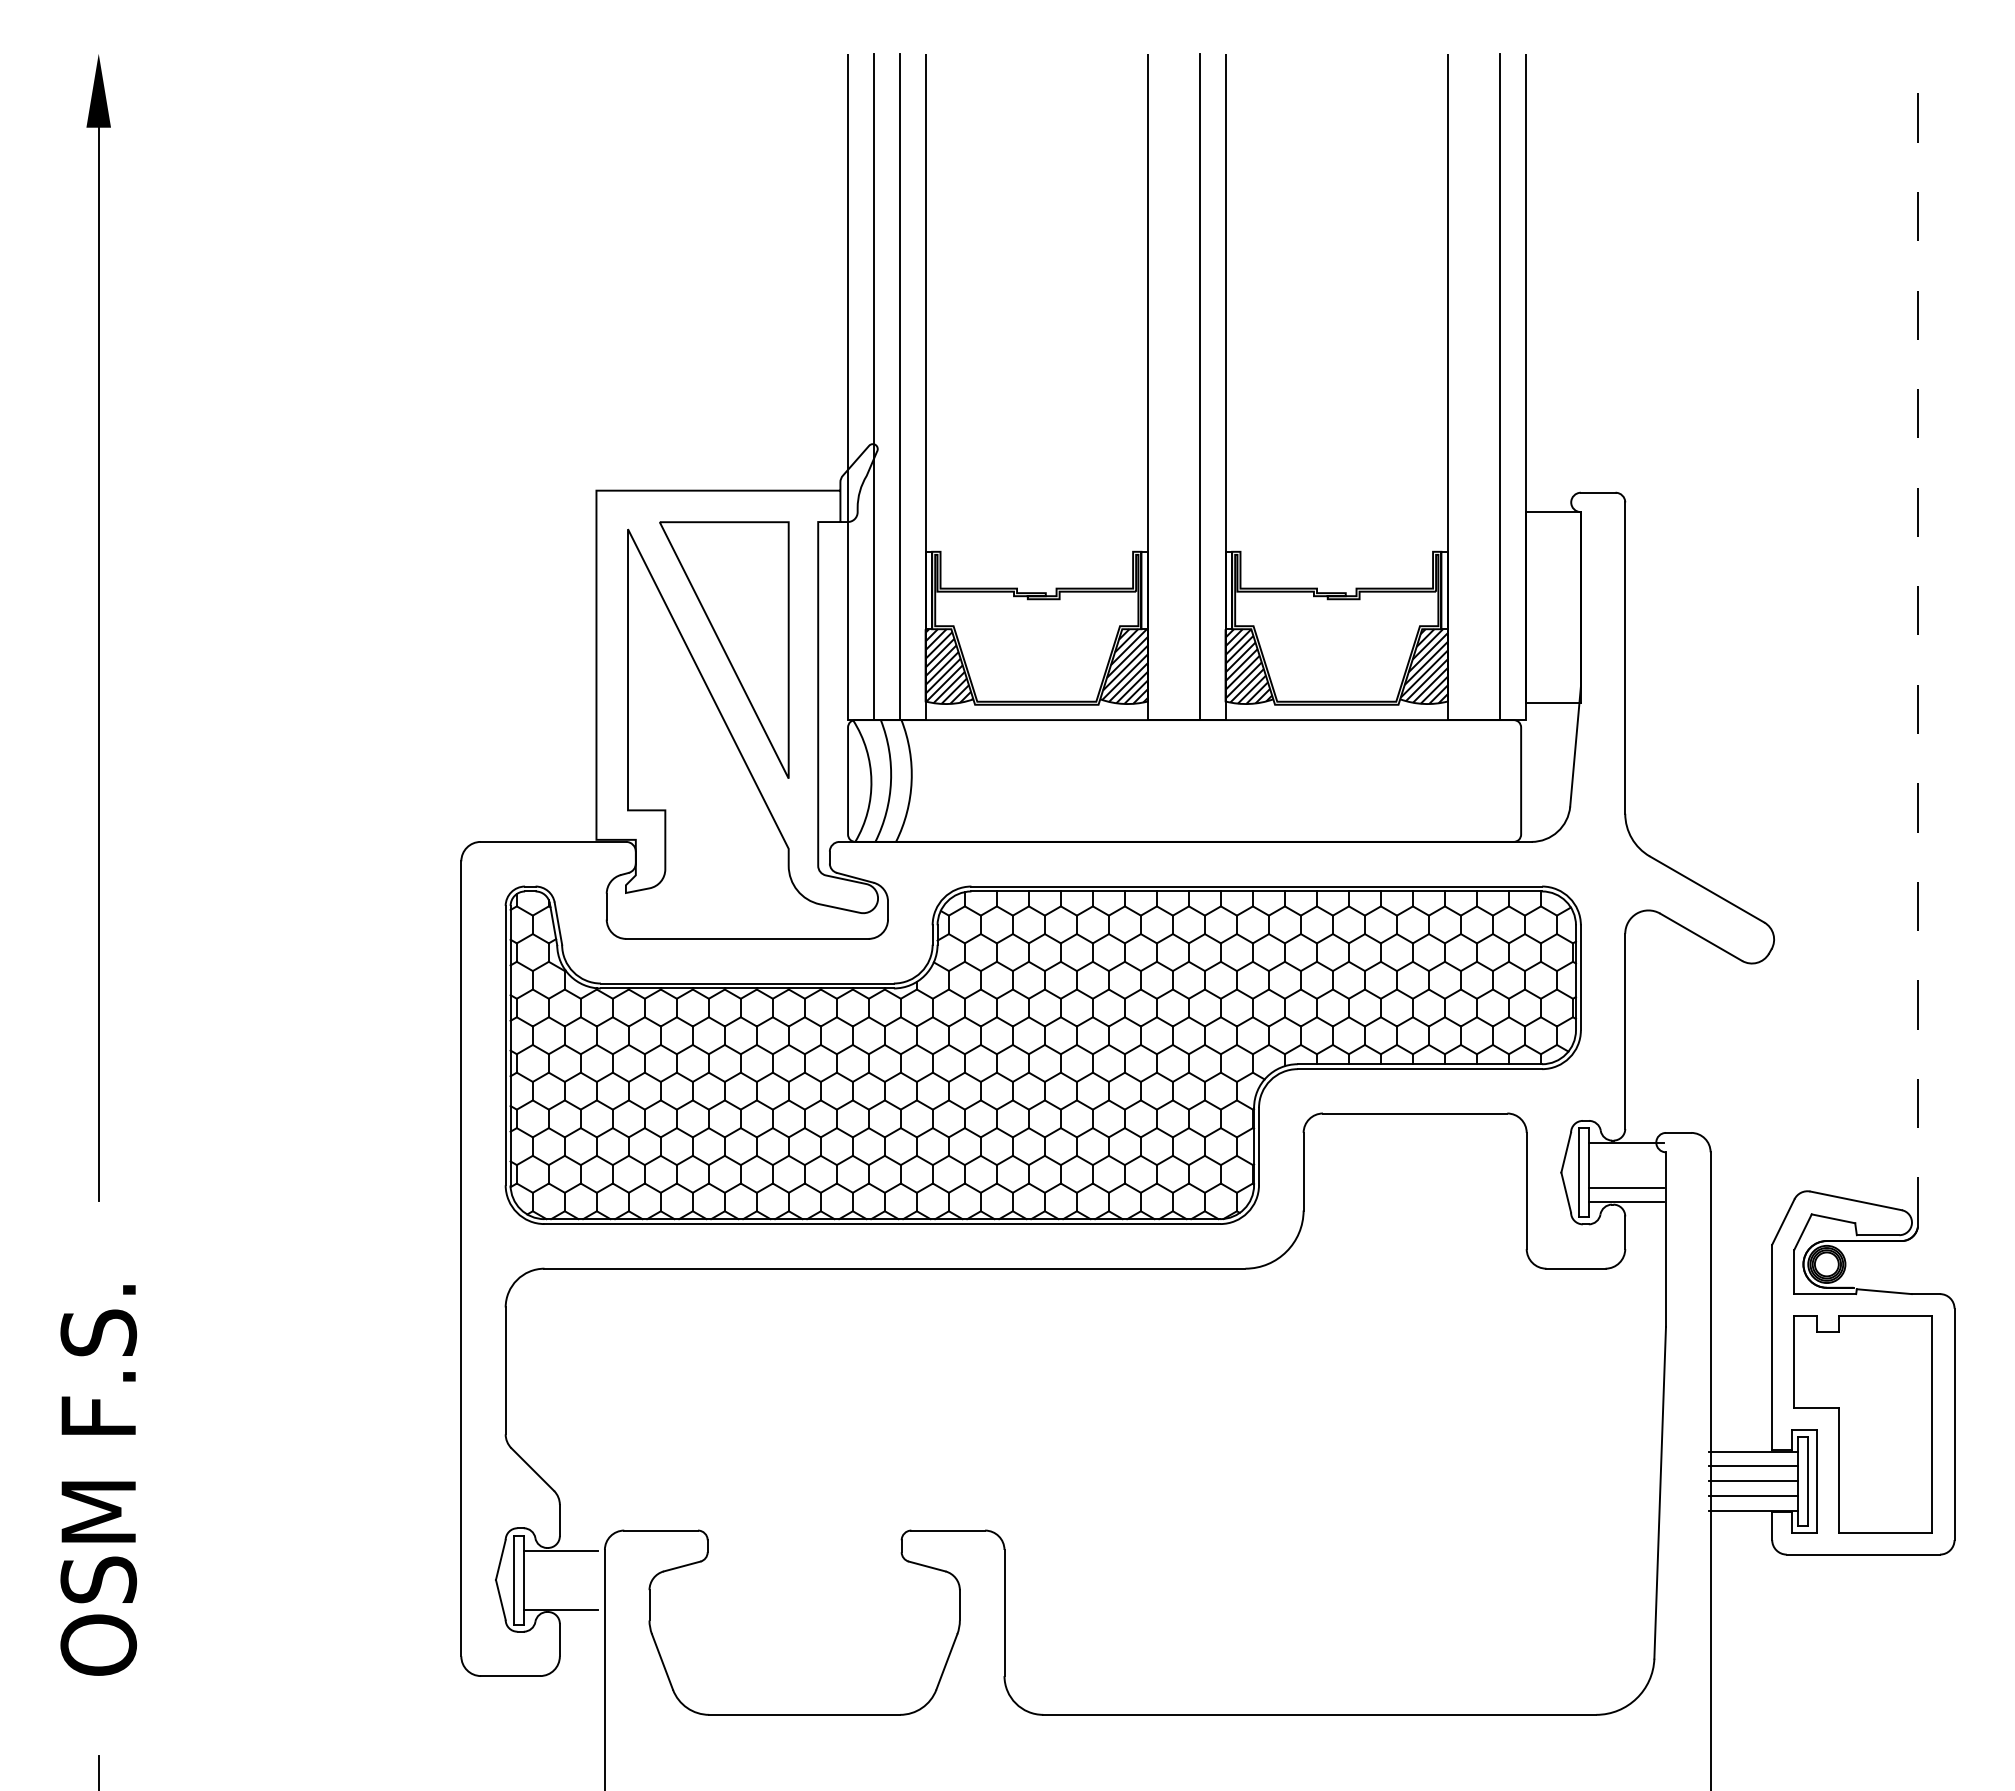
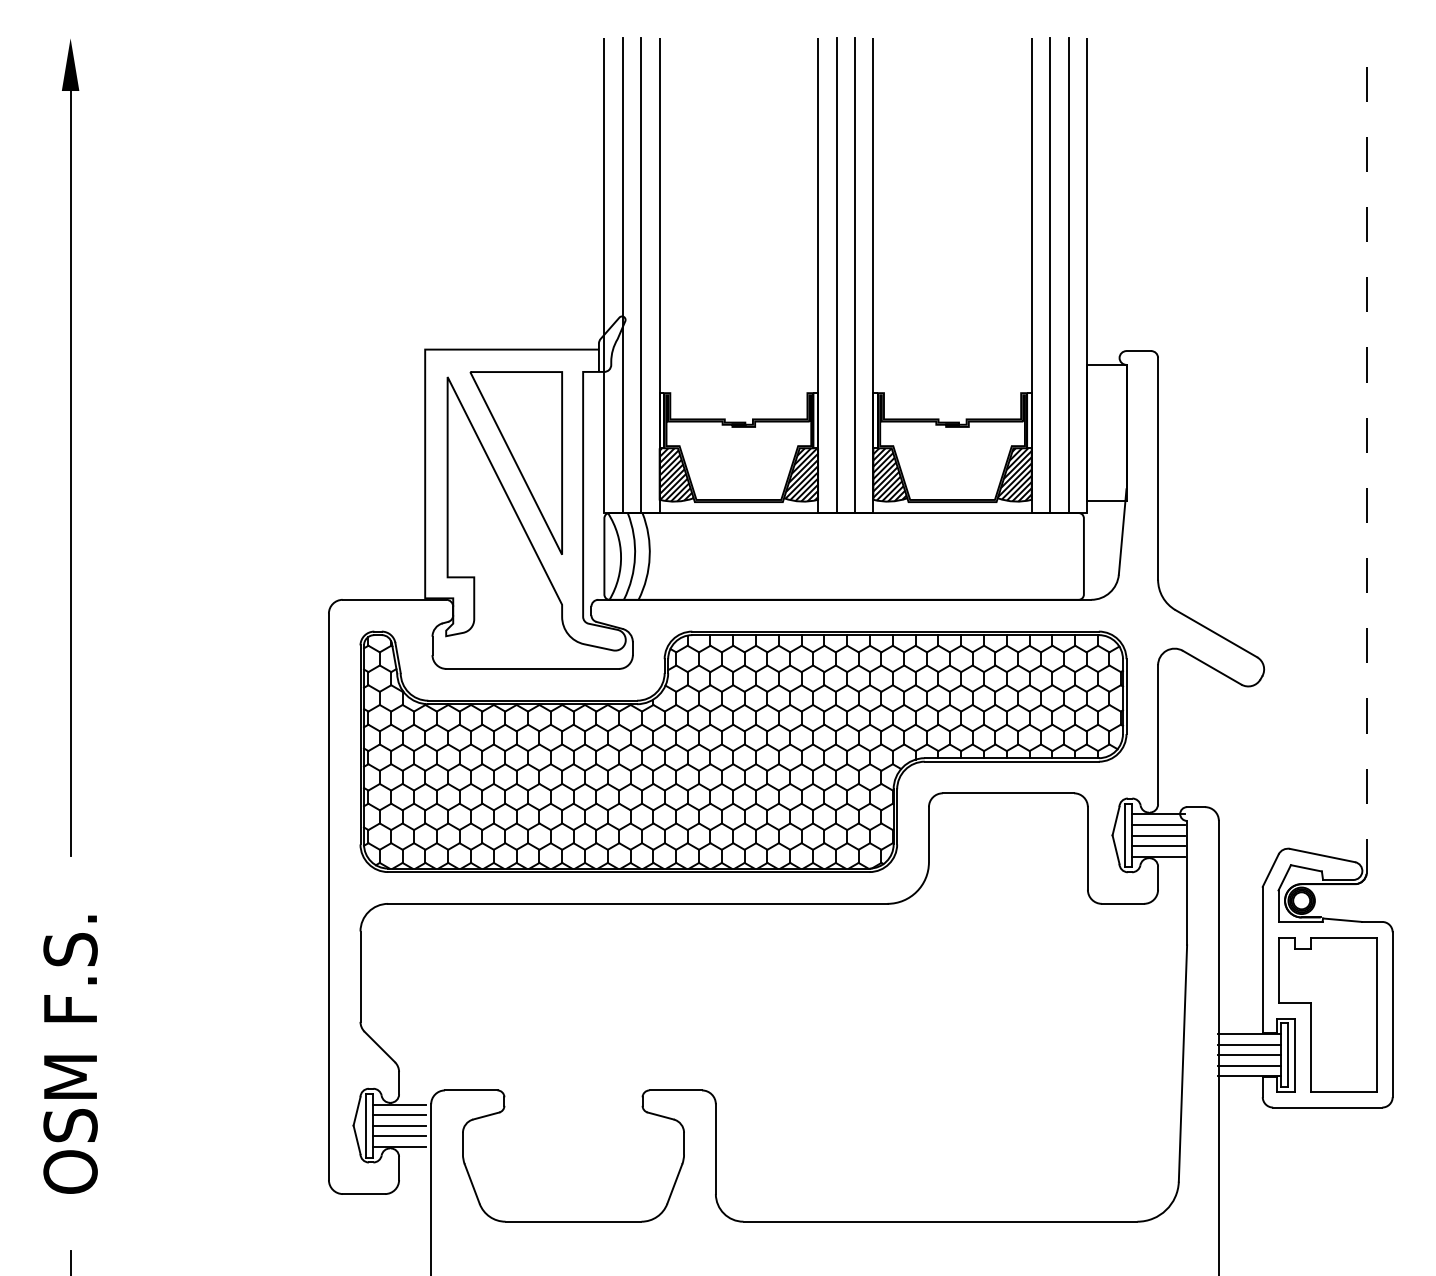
line: (1173, 386) -> (836, 275), added
line: (1473, 386) -> (1049, 275), added
line: (1625, 1158) -> (1158, 825), added
line: (1625, 1172) -> (1158, 835), added
line: (560, 1565) -> (399, 1115), added
line: (560, 1580) -> (399, 1125), added
line: (560, 1594) -> (399, 1135), added

